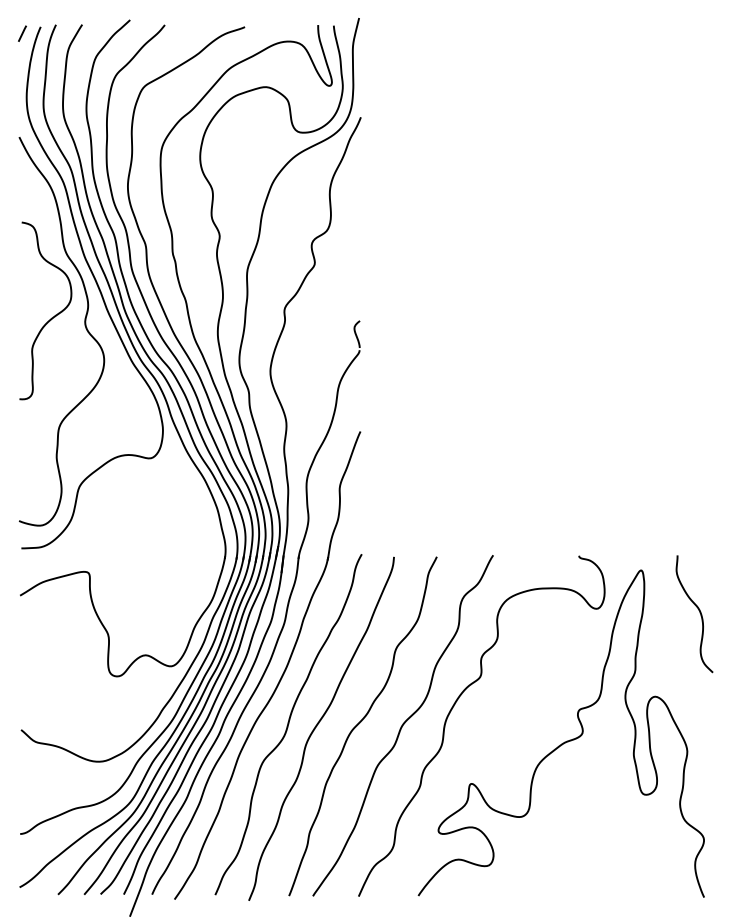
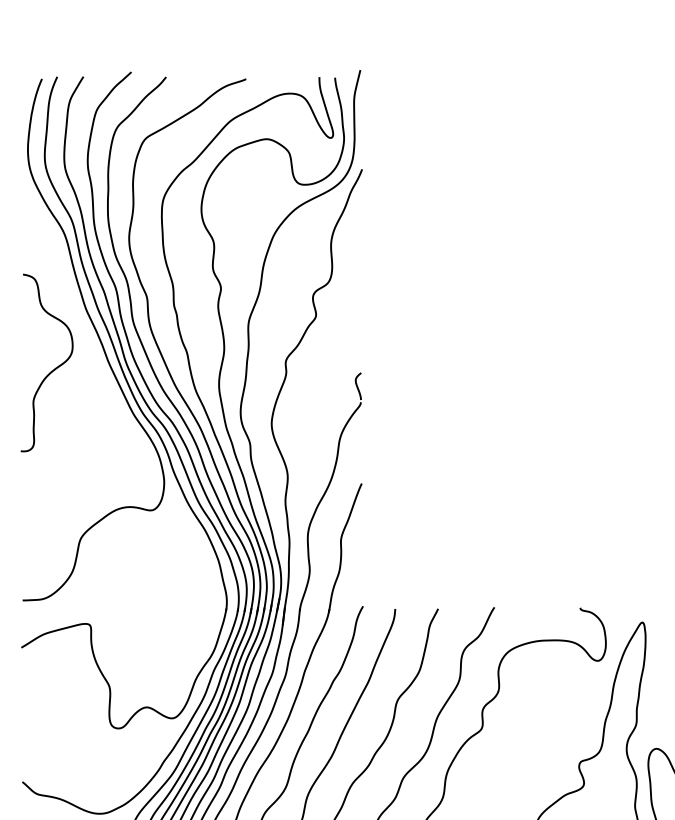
line: (22, 33) -> (23, 85), removed
curve: (84, 325) -> (85, 377), removed

